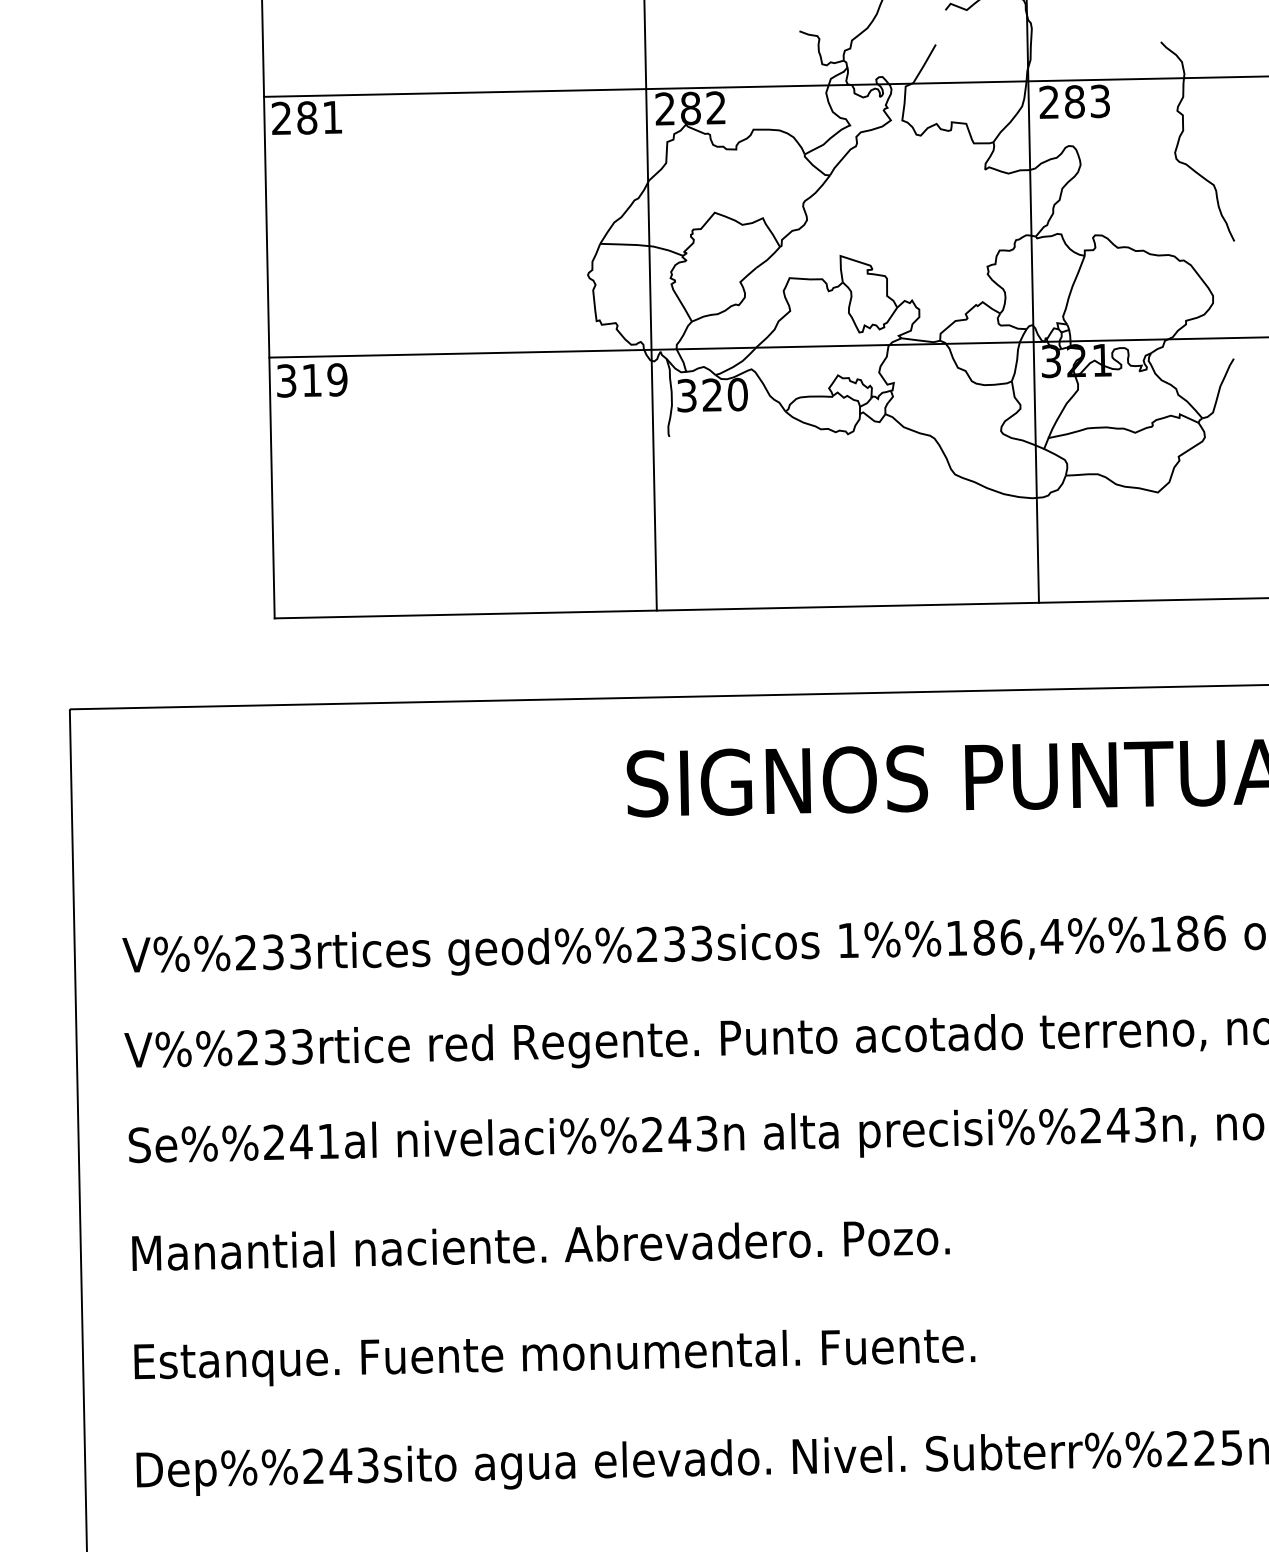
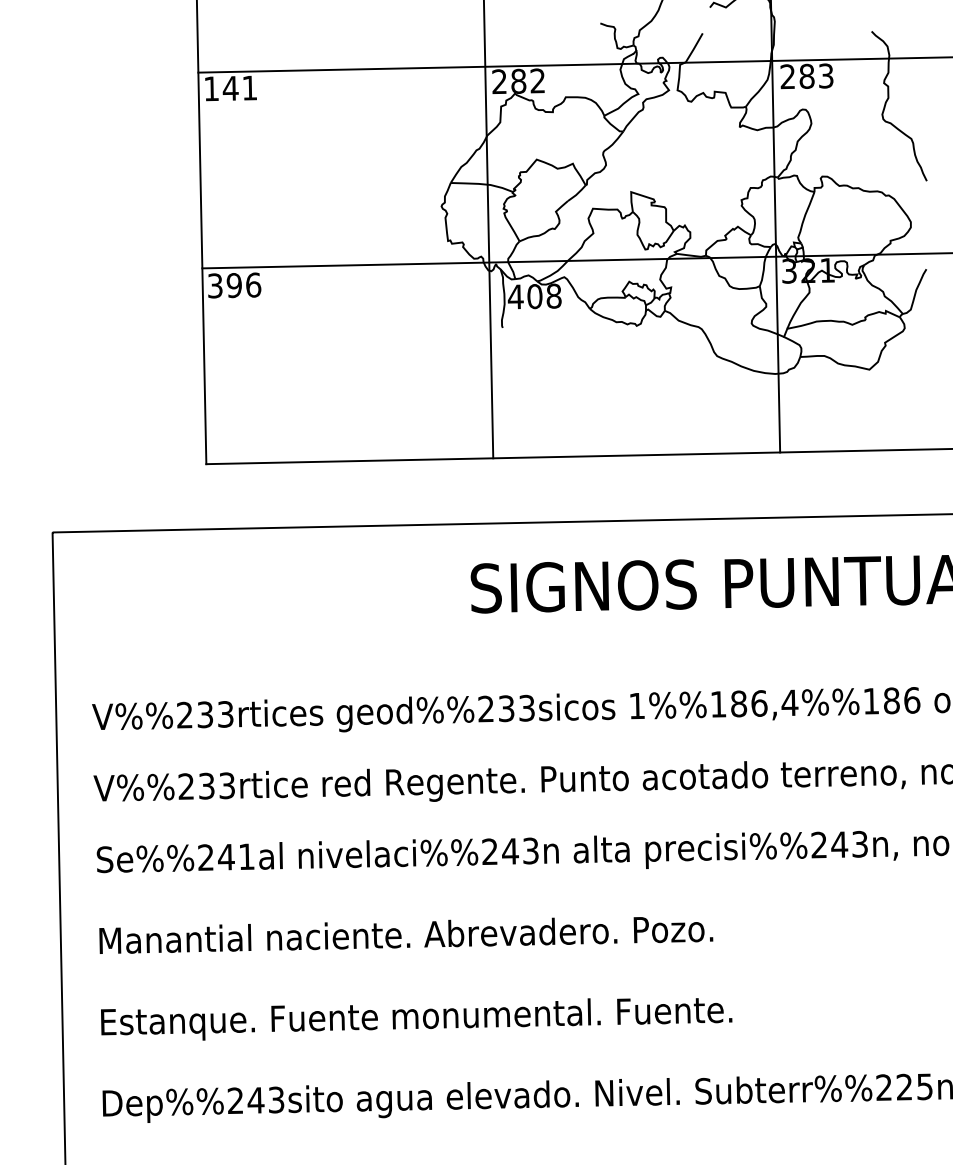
text: (294, 117) -> (221, 88), 281 -> 141
text: (324, 380) -> (243, 285), 319 -> 396
text: (711, 395) -> (534, 296), 320 -> 408

